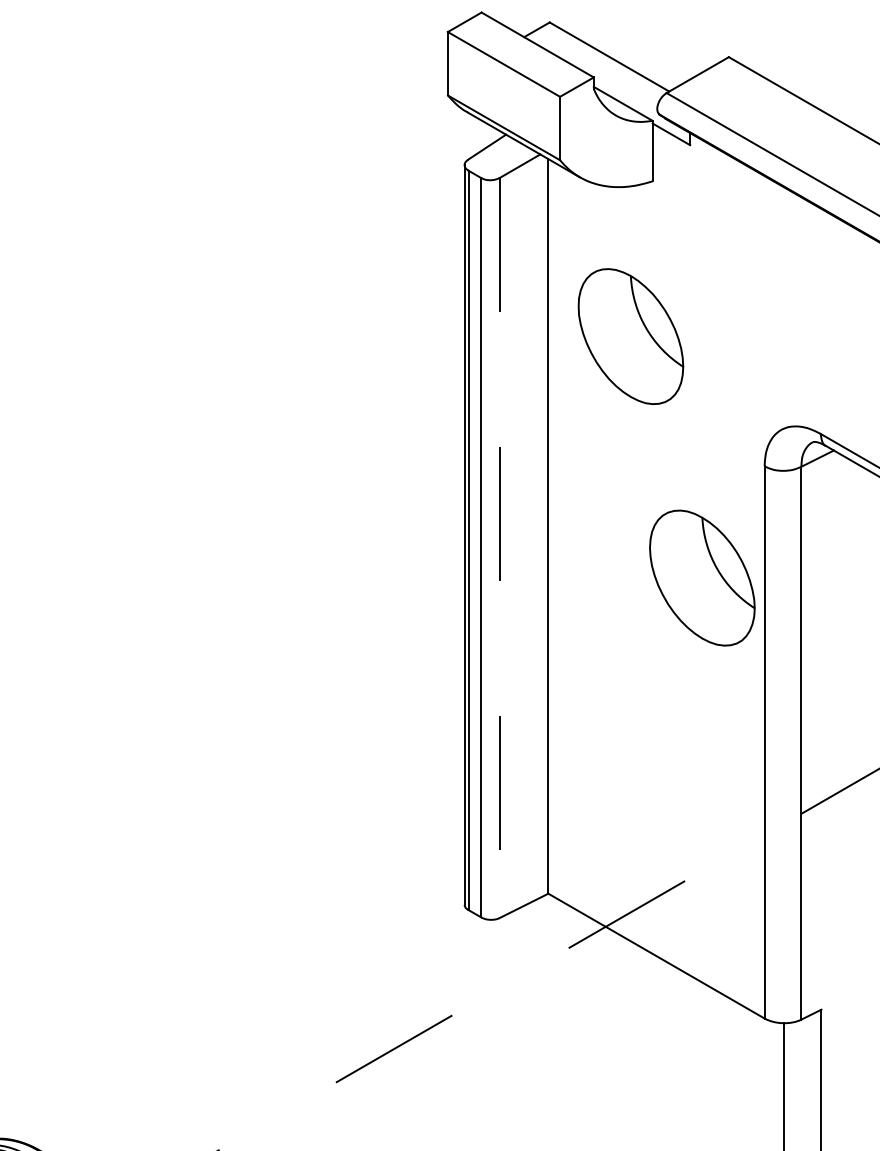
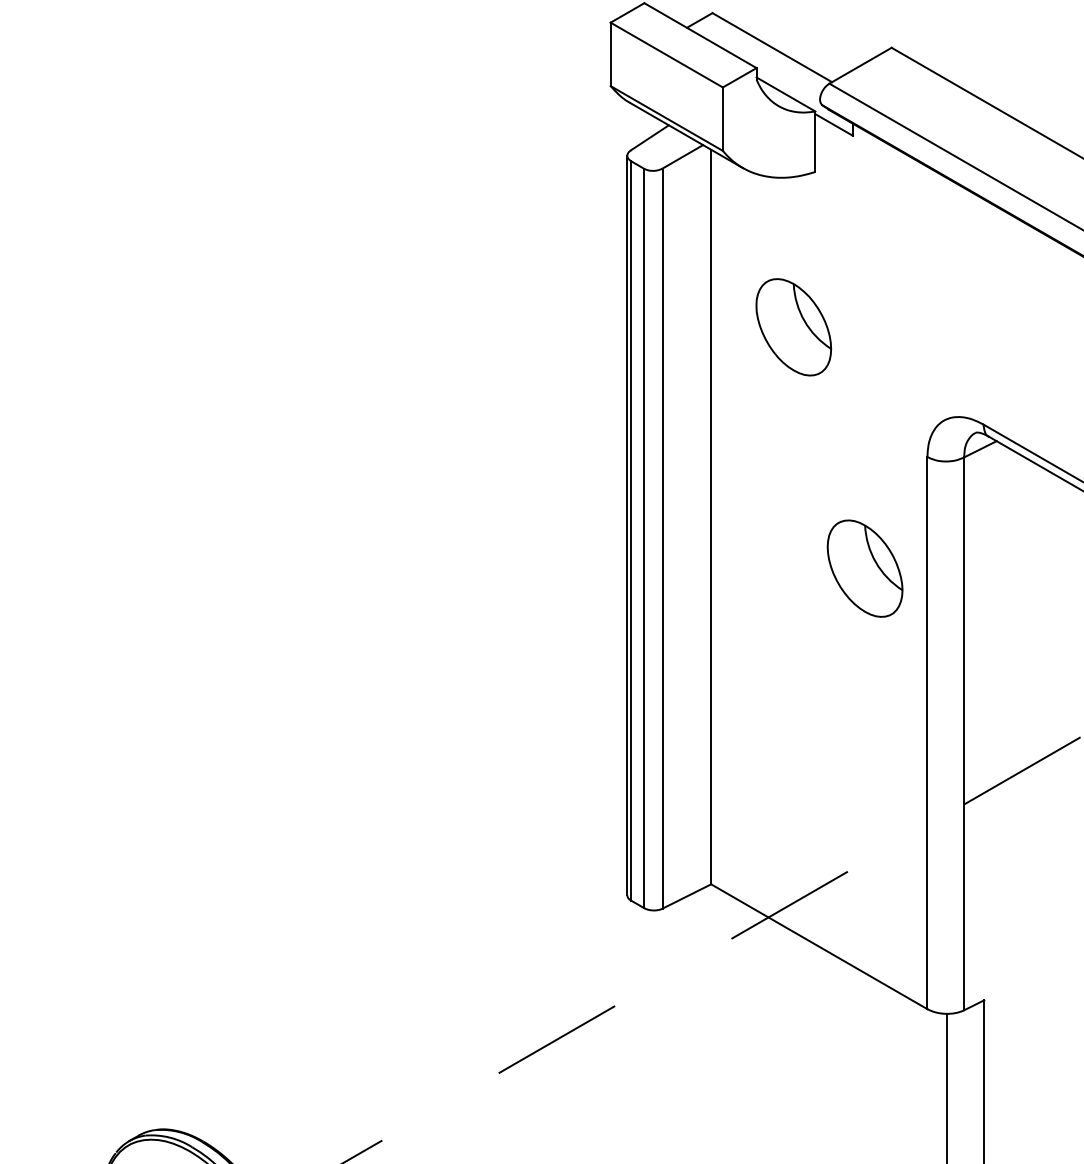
part: (630, 336) -> (793, 327), size x0.71
line: (499, 548) -> (662, 539), dashed -> solid
part: (701, 577) -> (864, 568), size x0.71

